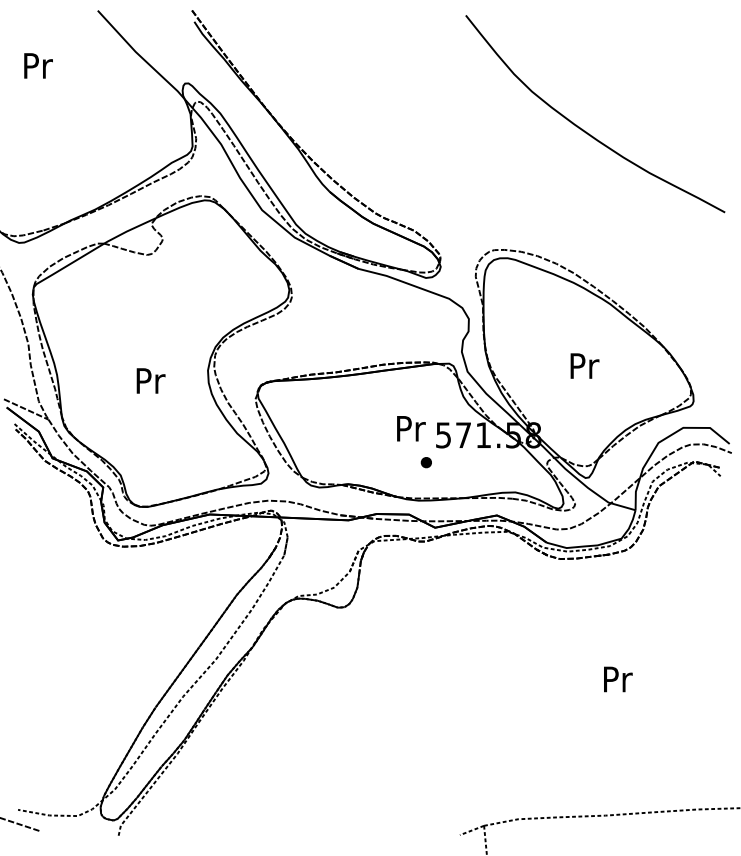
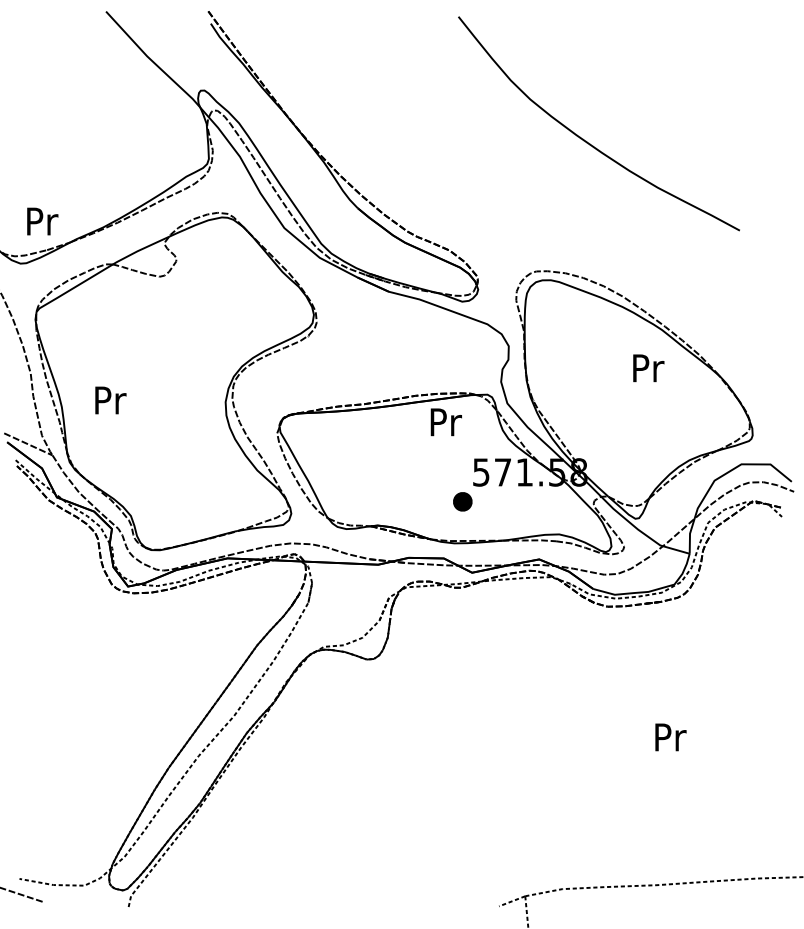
text: (38, 65) -> (42, 221), moved
curve: (584, 130) -> (587, 141), moved
text: (584, 366) -> (648, 368), moved
text: (150, 381) -> (110, 400), moved
text: (410, 428) -> (445, 422), moved
part: (426, 463) -> (462, 502), size x1.6

